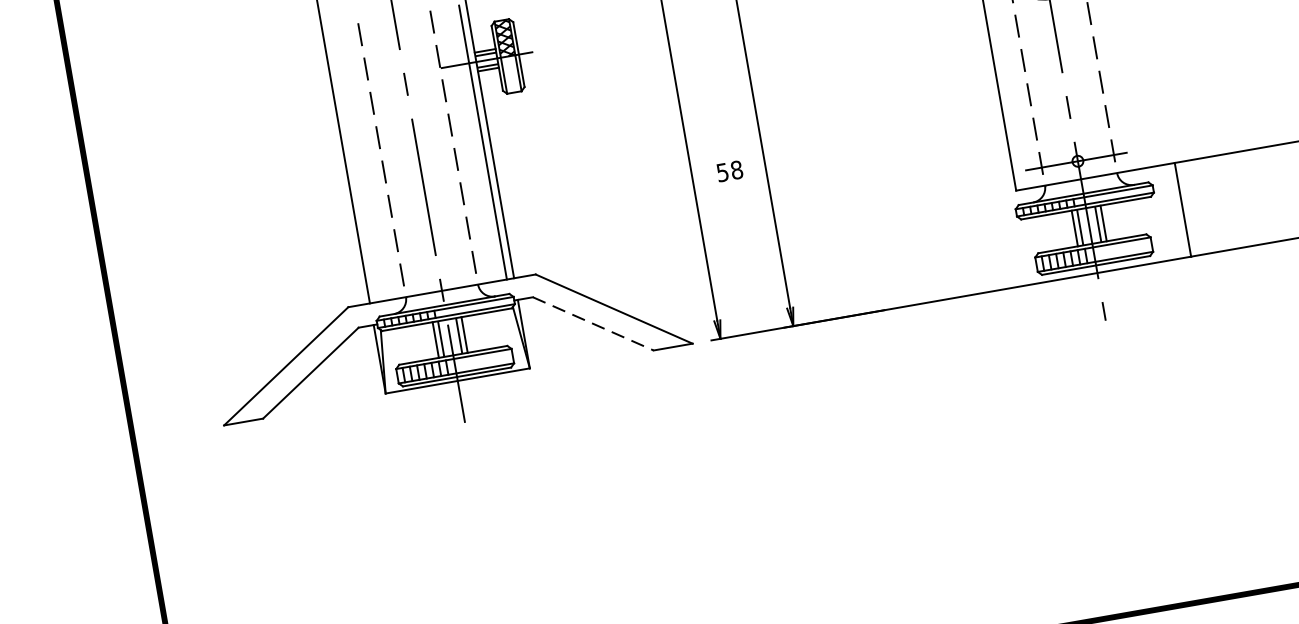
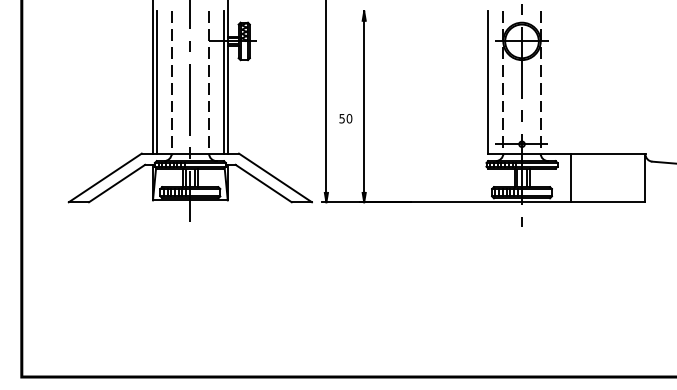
line: (352, 165) -> (156, 82), added
text: (736, 169) -> (349, 118), 58 -> 50
line: (592, 323) -> (263, 183), dashed -> solid

